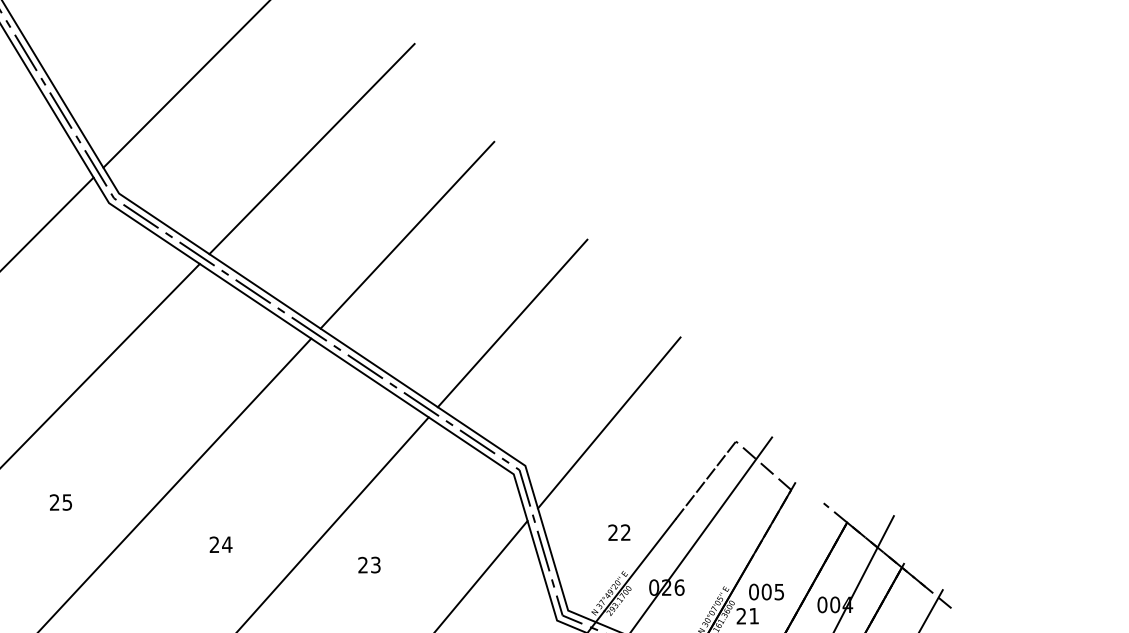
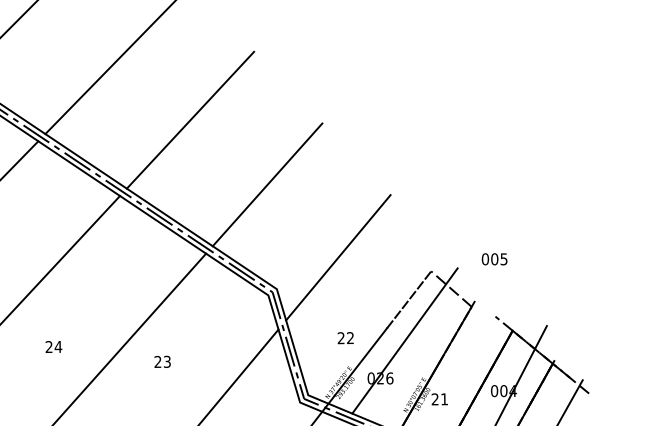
text: (766, 591) -> (494, 258), moved

